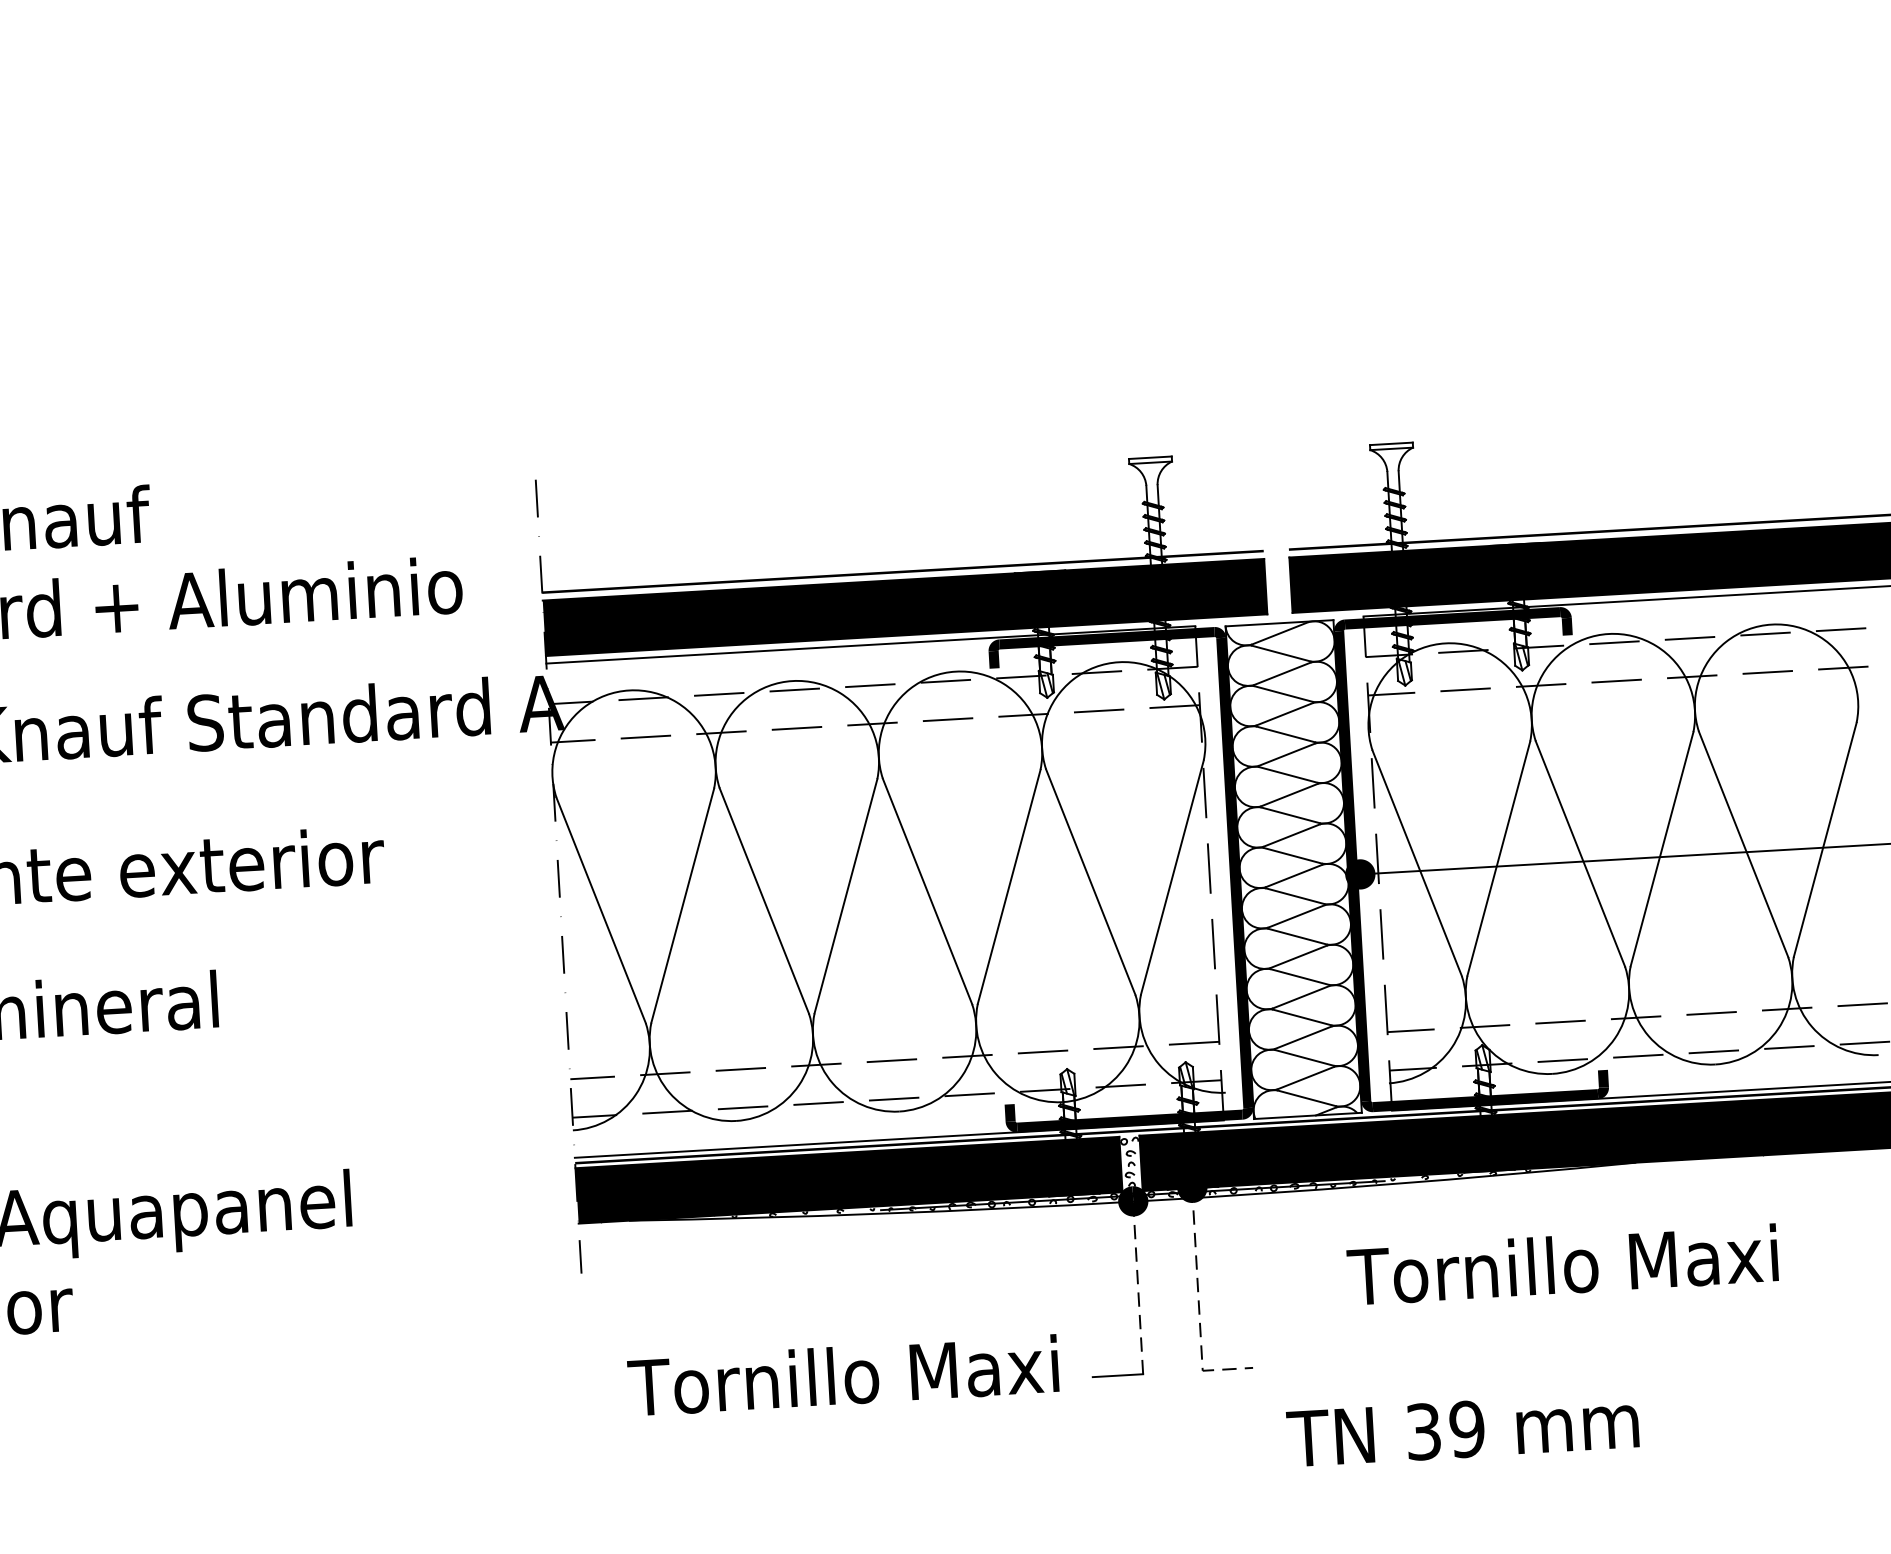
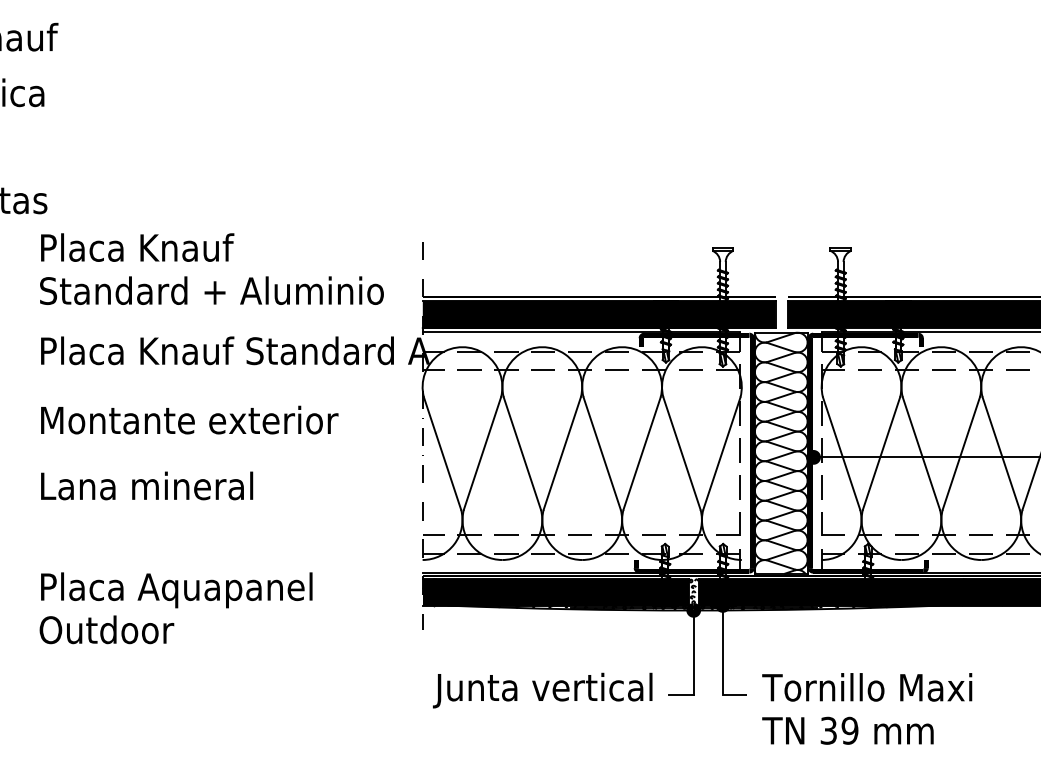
text: (1563, 1265) -> (867, 687), moved
line: (1137, 1287) -> (693, 652), dashed -> solid
line: (1198, 1306) -> (722, 663), dashed -> solid
text: (833, 1383) -> (542, 690), Tornillo Maxi -> Junta vertical

